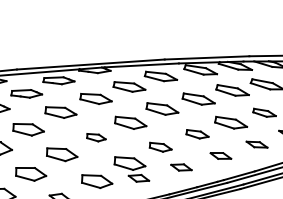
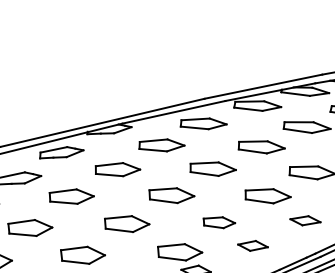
part: (197, 134) -> (267, 196), size x1.43
part: (96, 137) -> (127, 223), size x1.67

